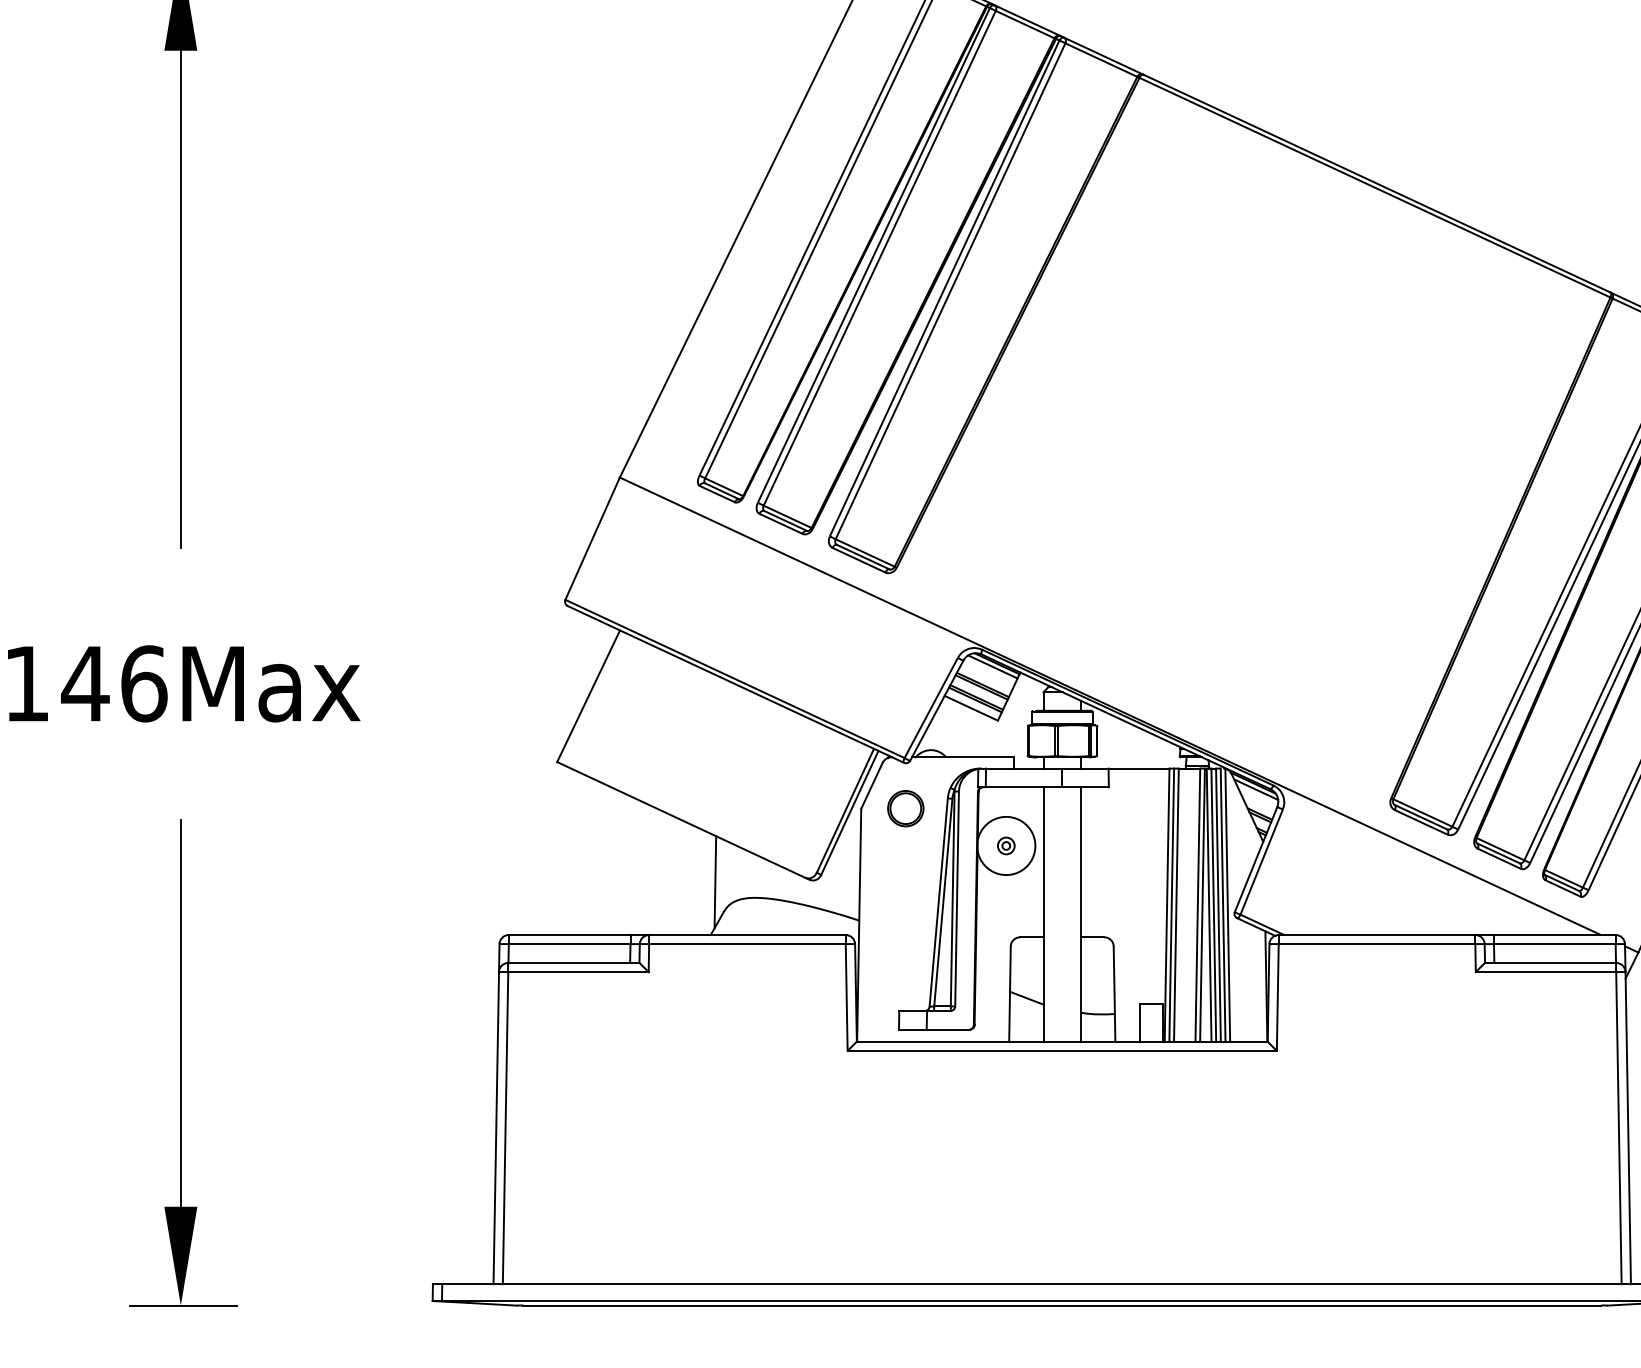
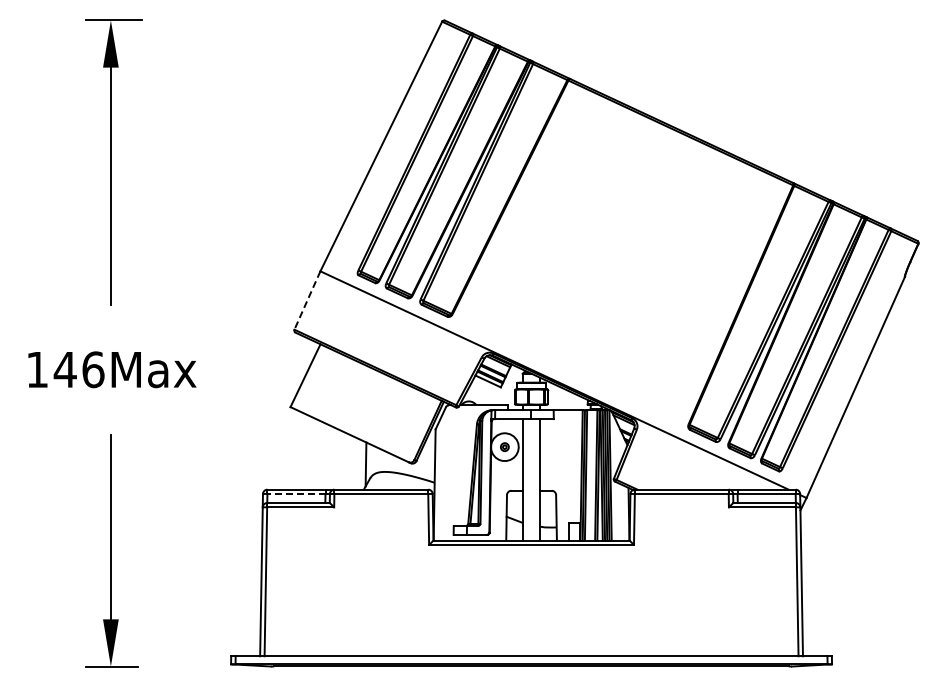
line: (592, 538) -> (307, 300), solid -> dashed
part: (904, 808) -> (456, 429), removed
line: (567, 945) -> (295, 494), solid -> dashed

